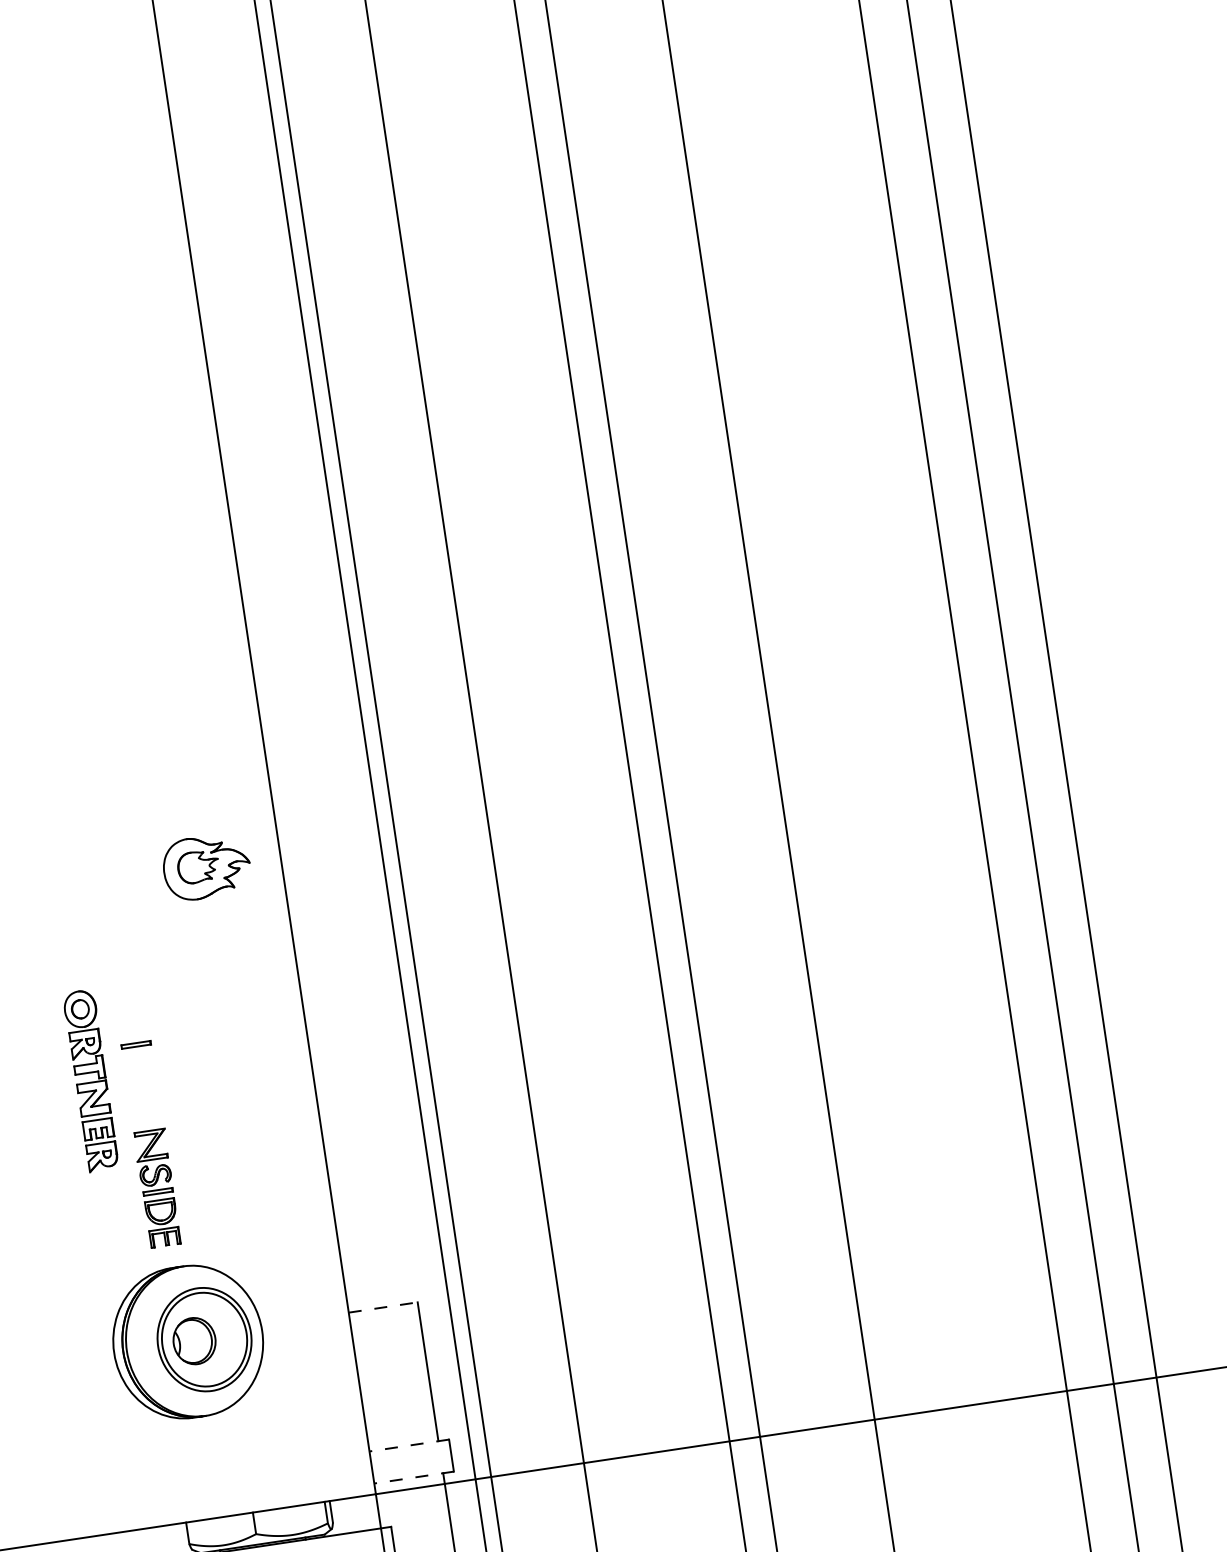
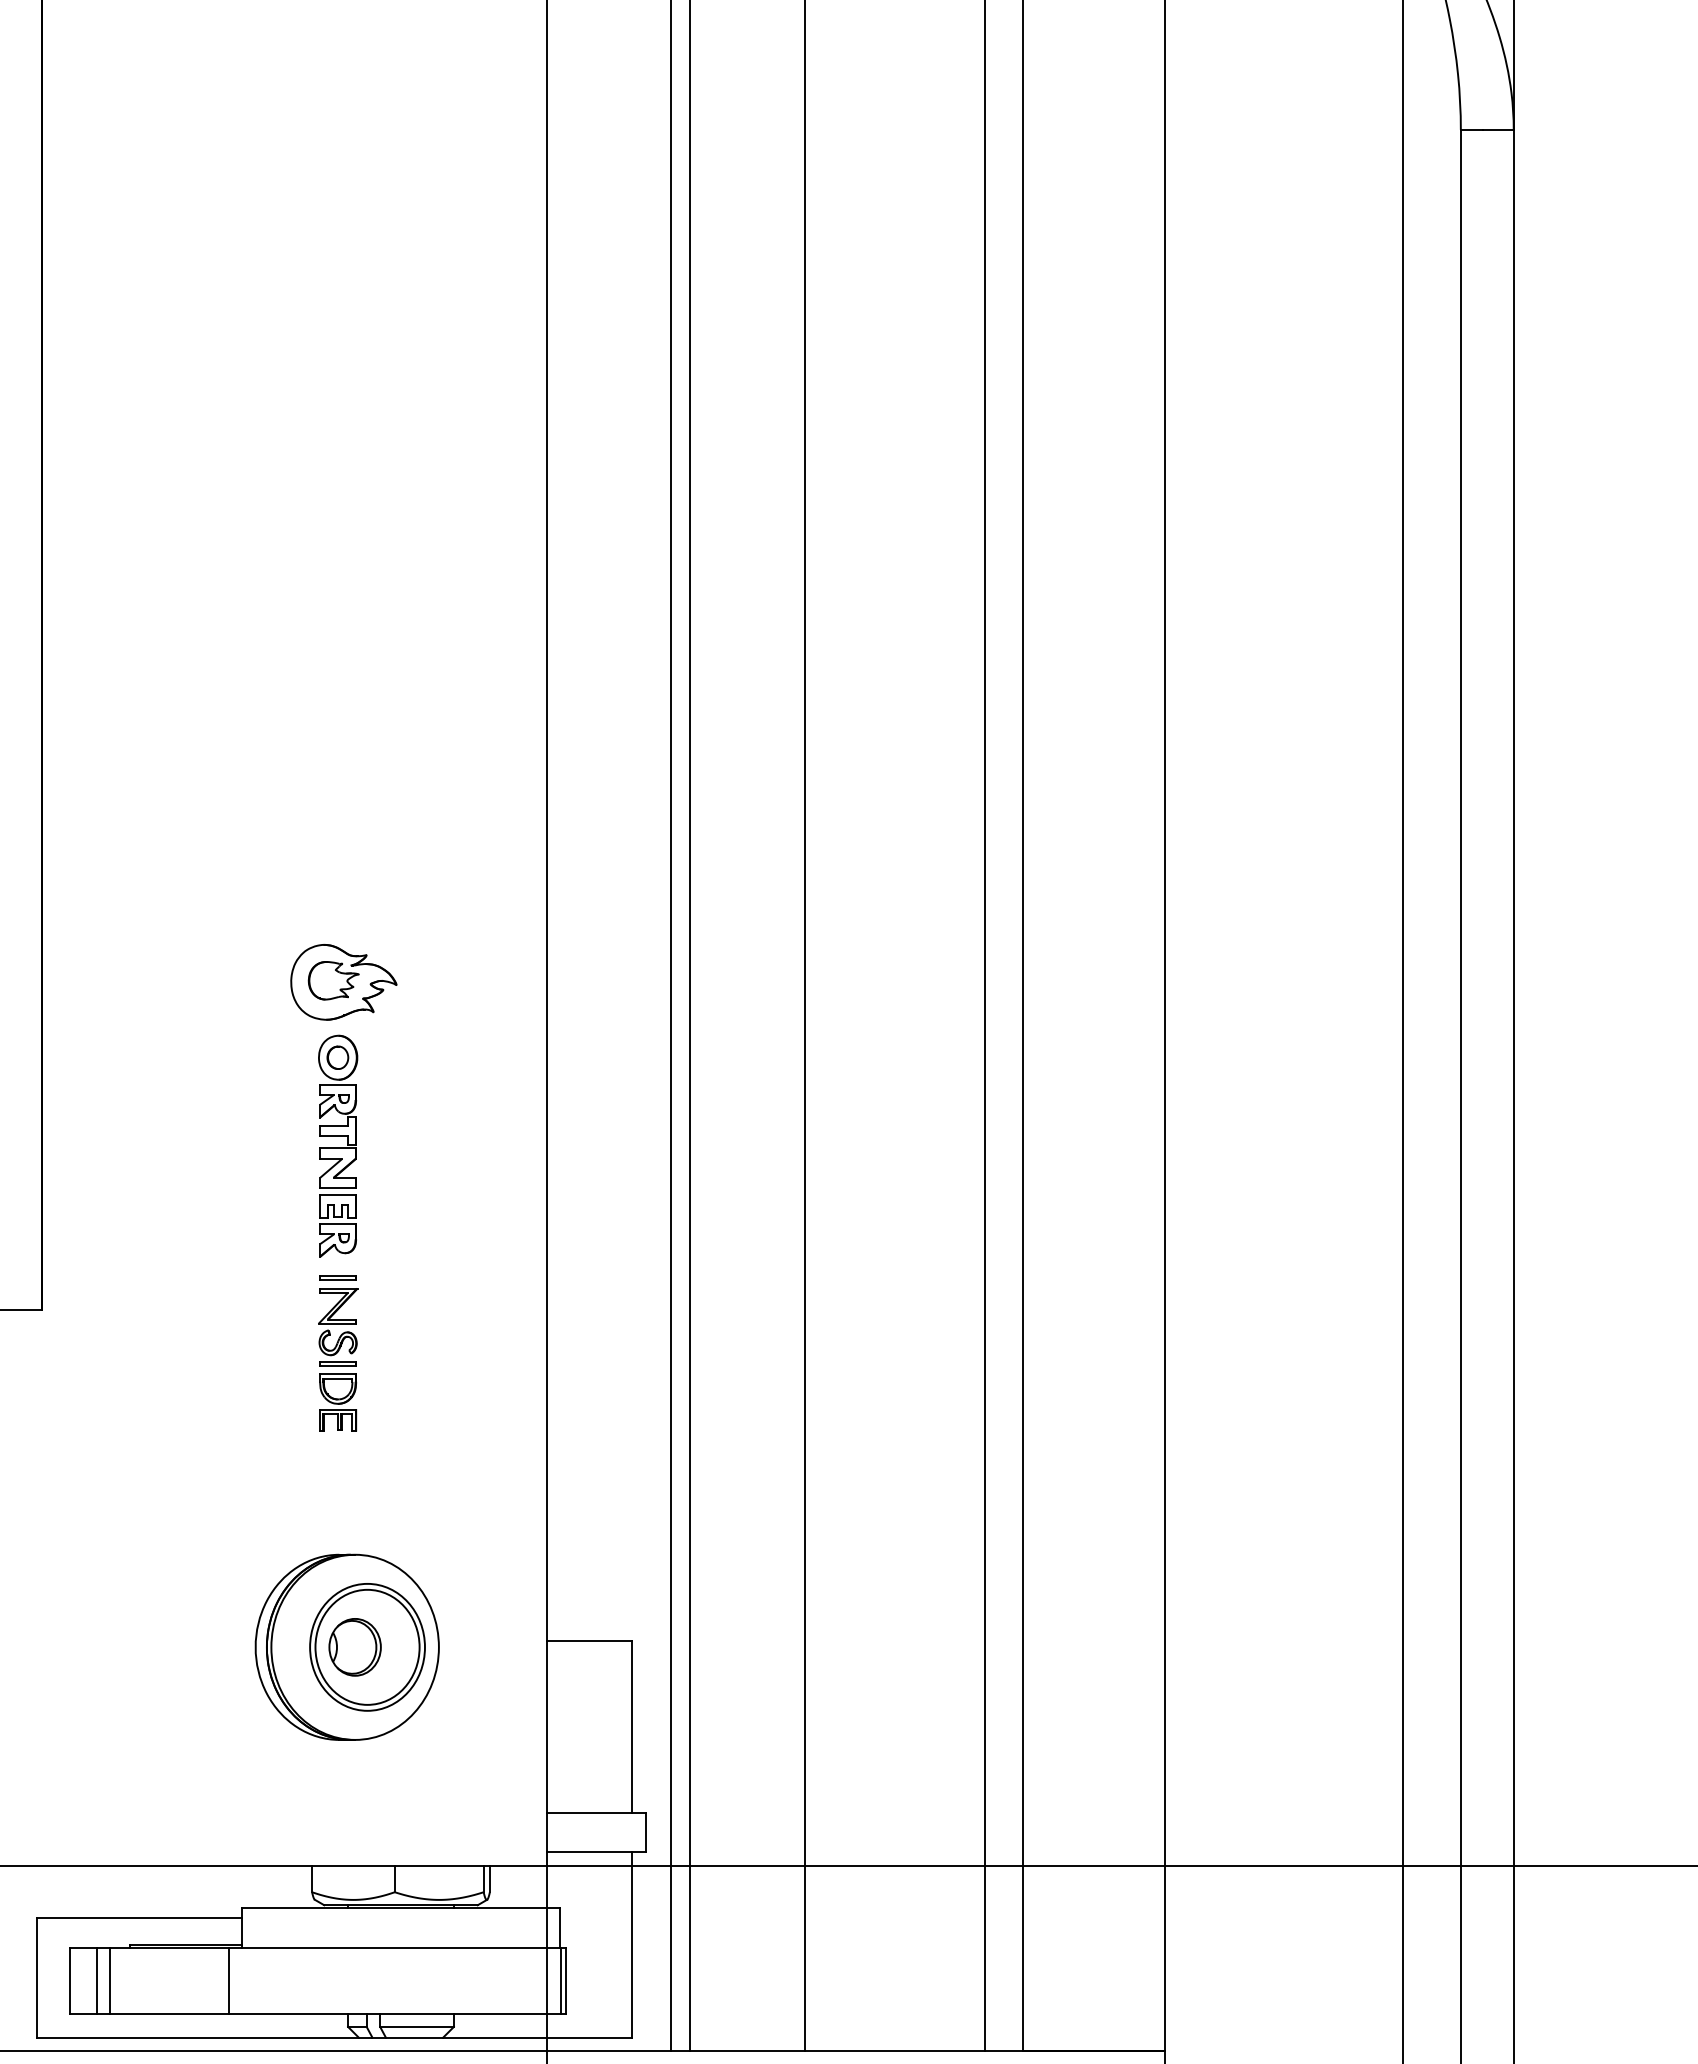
part: (206, 867) -> (343, 982), moved
part: (91, 1080) -> (338, 1145), moved
part: (157, 1188) -> (338, 1359), moved
line: (382, 1307) -> (589, 1640), dashed -> solid
line: (408, 1445) -> (595, 1812), dashed -> solid
line: (413, 1477) -> (595, 1852), dashed -> solid

